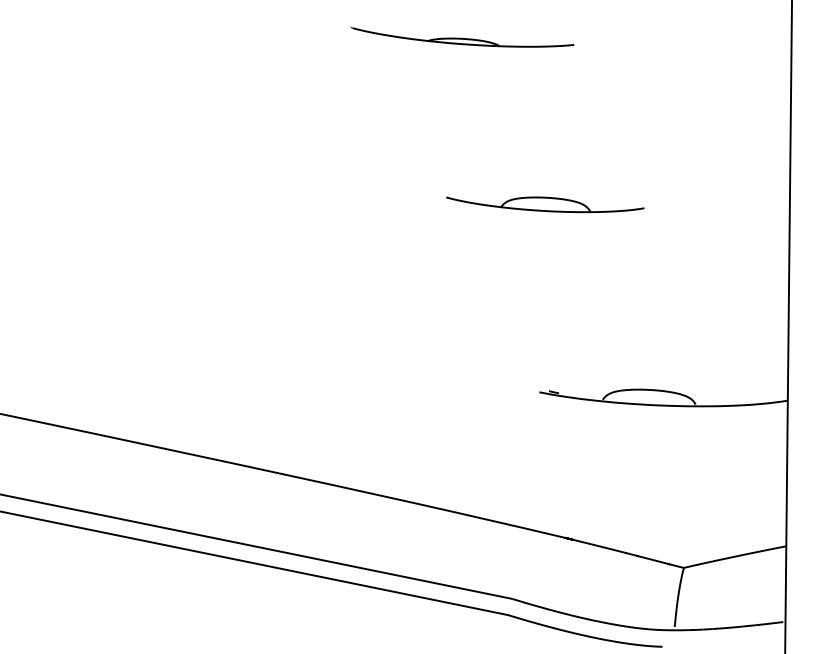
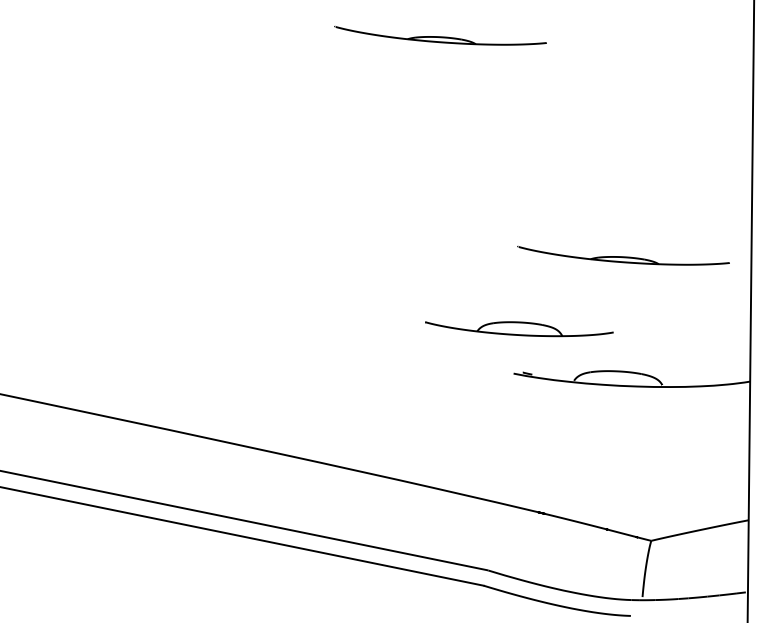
part: (545, 205) -> (519, 329), moved
part: (654, 268) -> (623, 255), added

